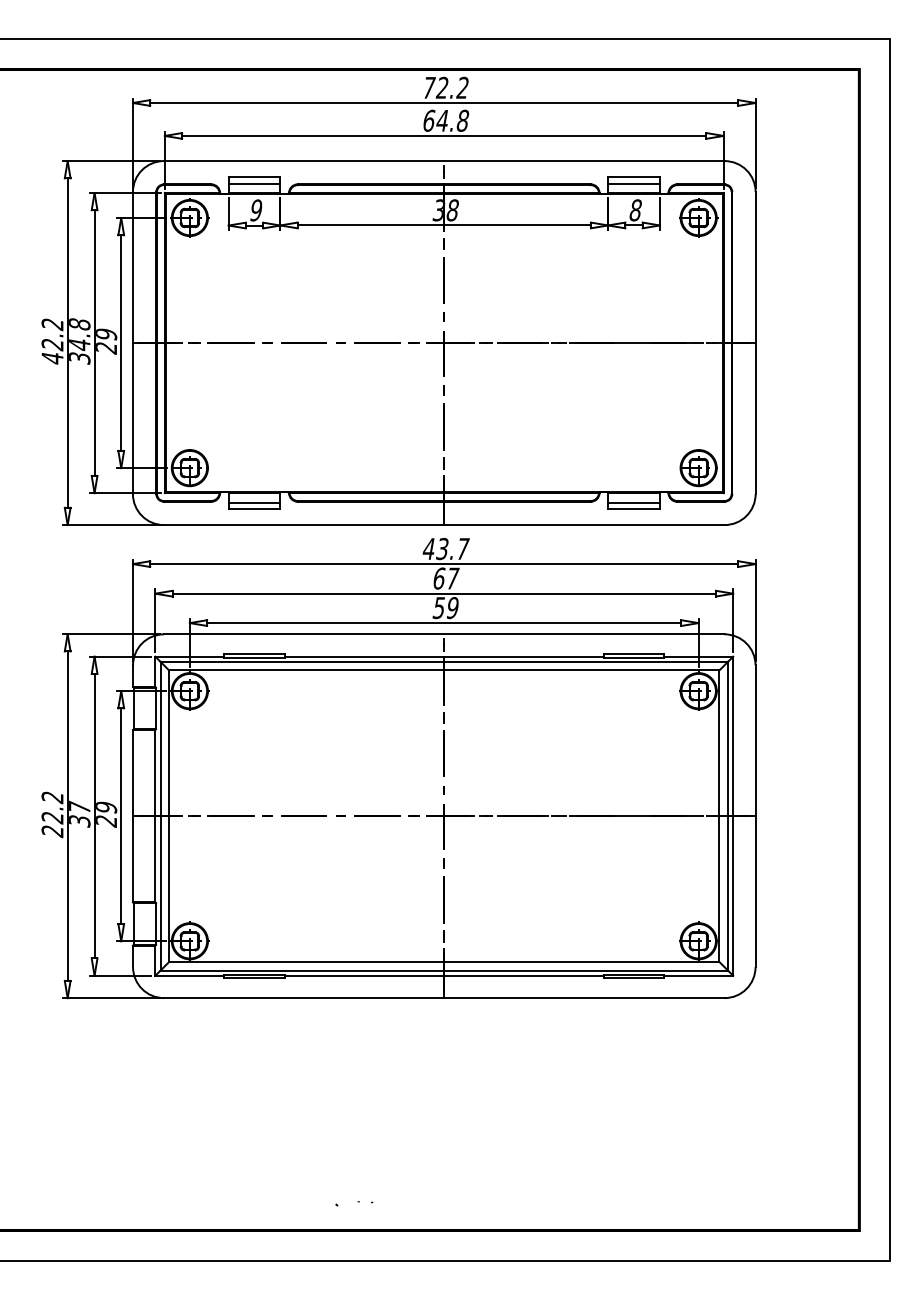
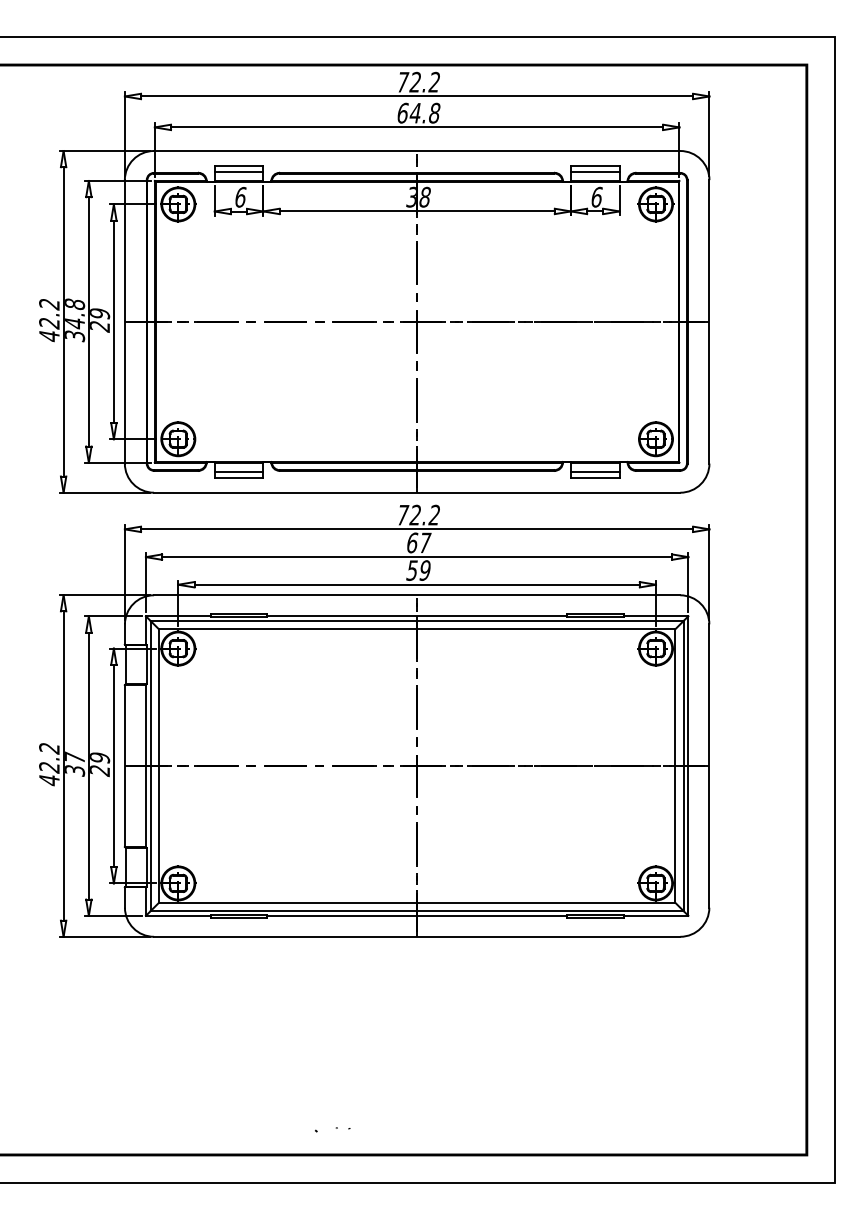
text: (635, 209) -> (596, 196), 8 -> 6
text: (256, 210) -> (240, 197), 9 -> 6
text: (445, 548) -> (418, 514), 43.7 -> 72.2
text: (52, 831) -> (49, 780), 22.2 -> 42.2

